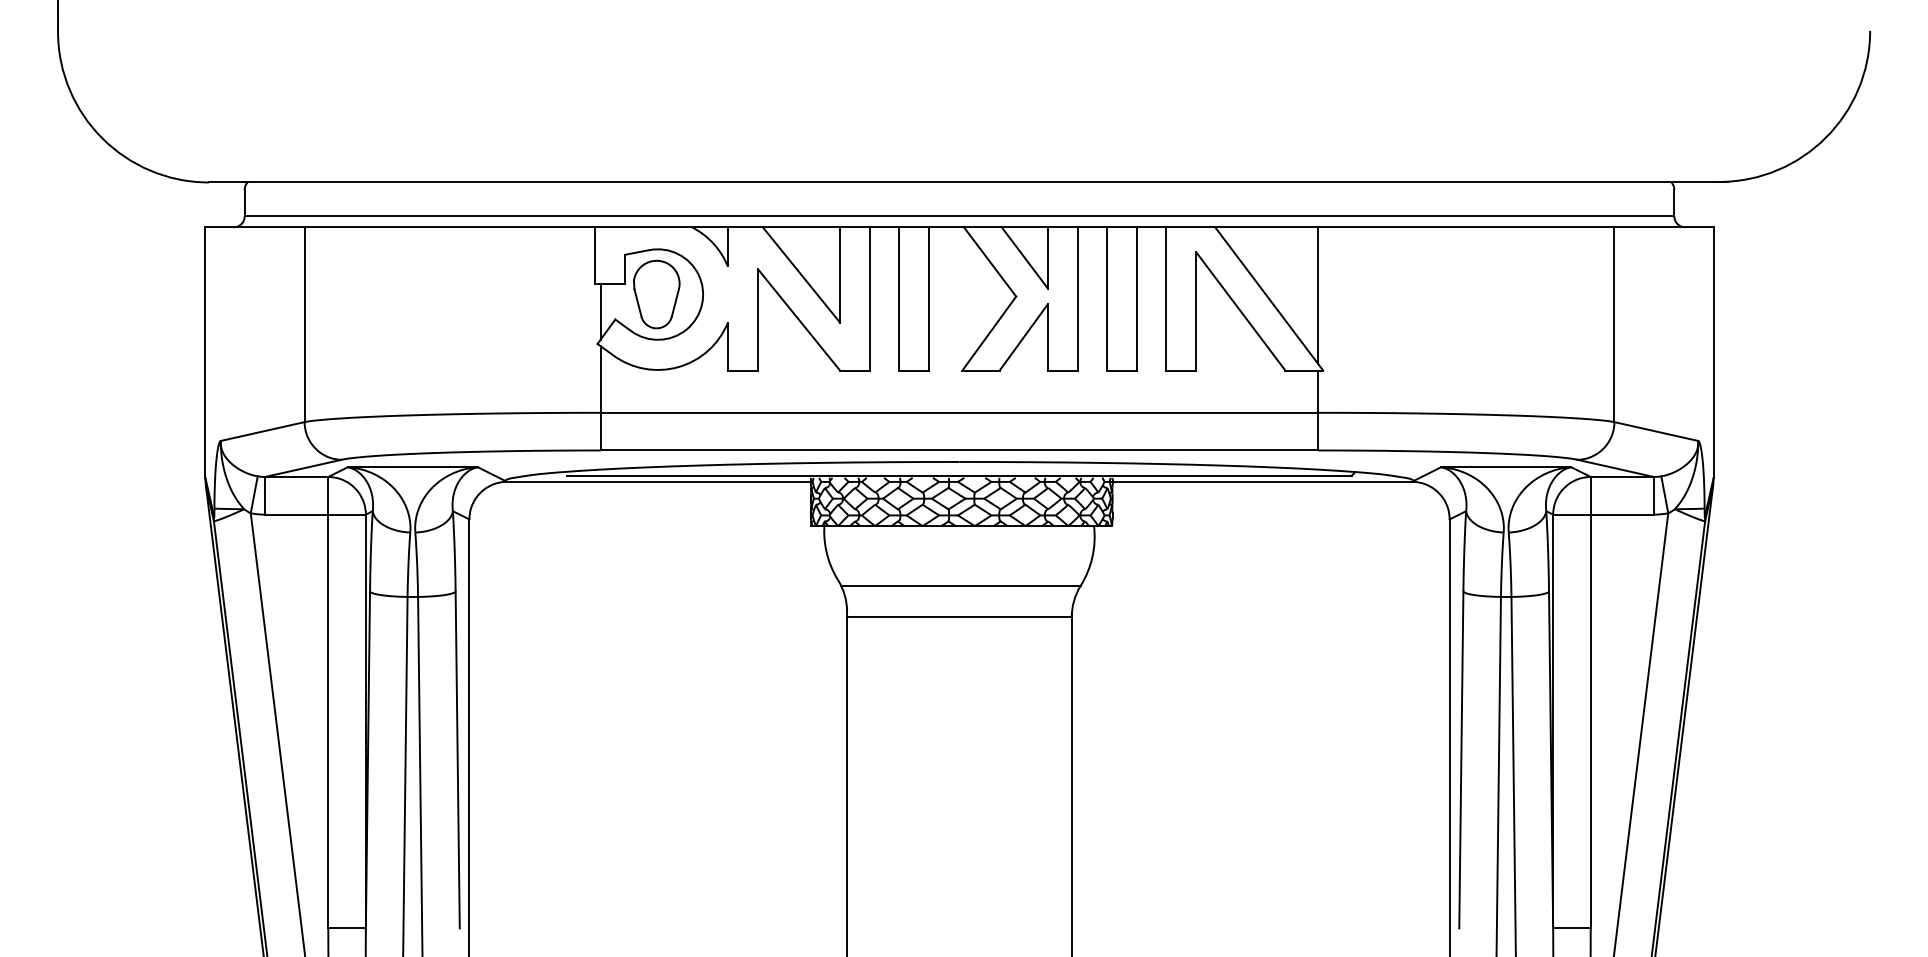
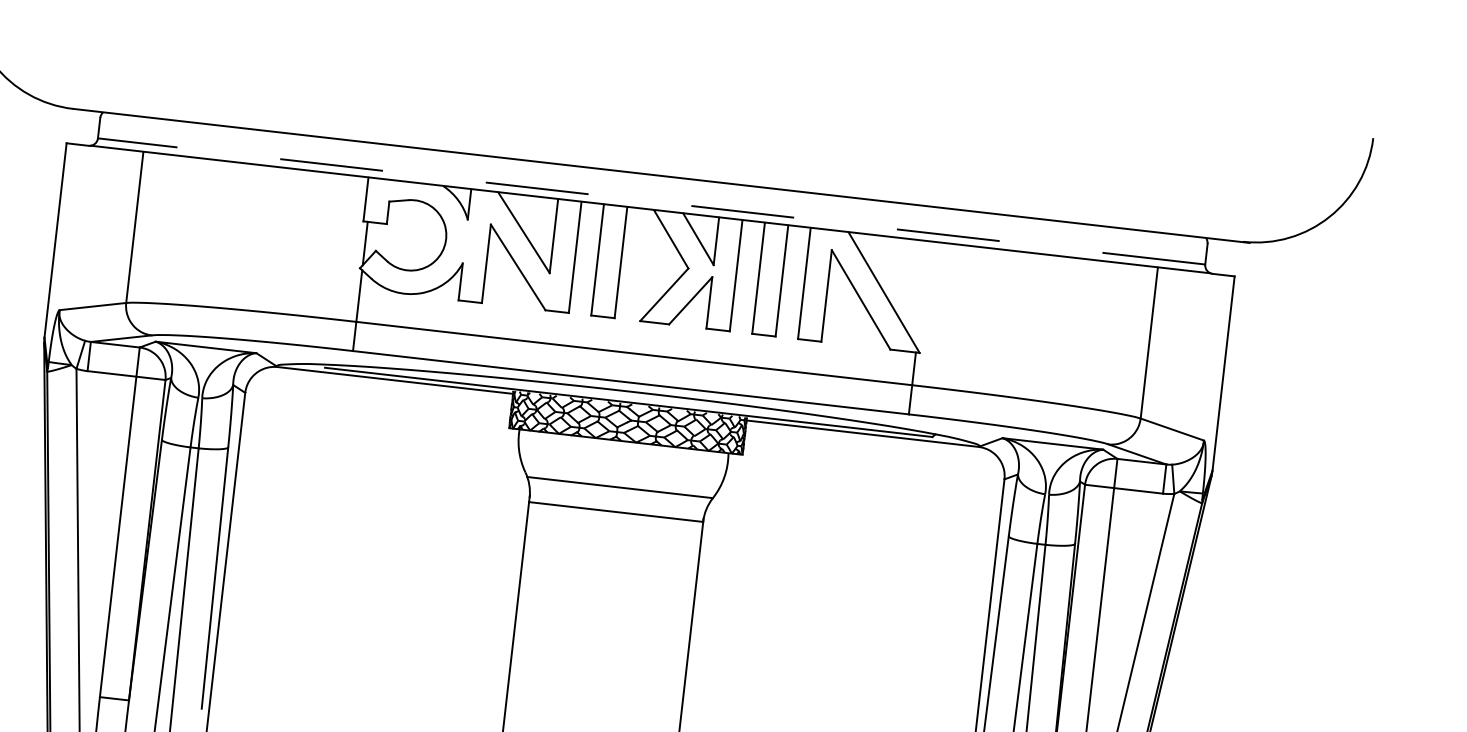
line: (959, 216) -> (651, 201), solid -> dashed
part: (656, 294) -> (410, 235), removed
line: (1318, 295) -> (922, 294), removed

